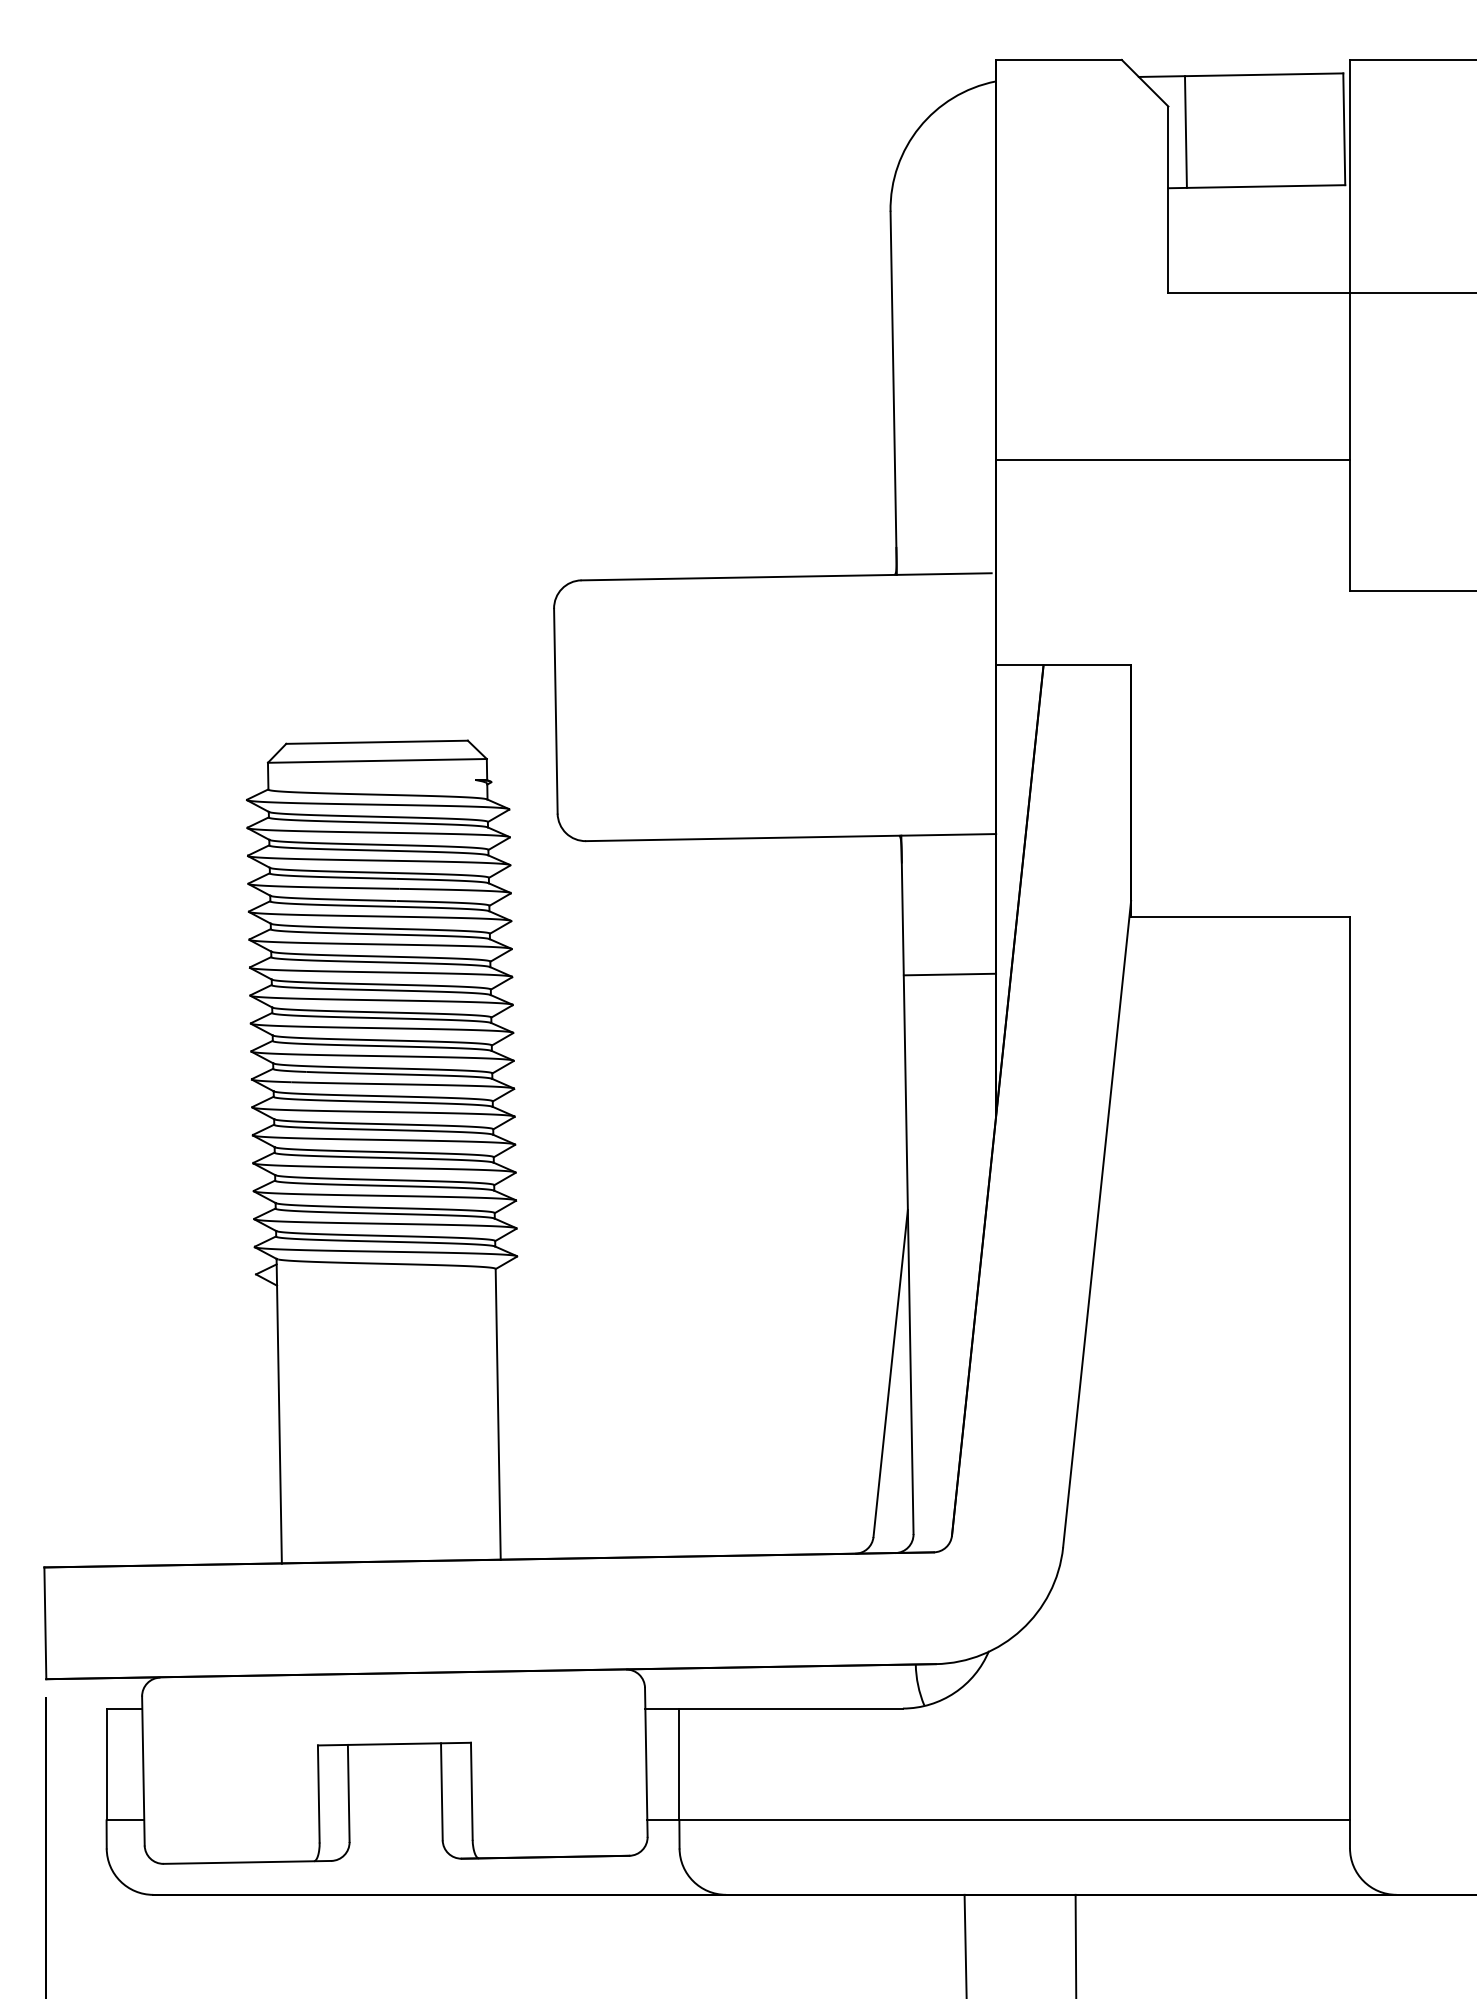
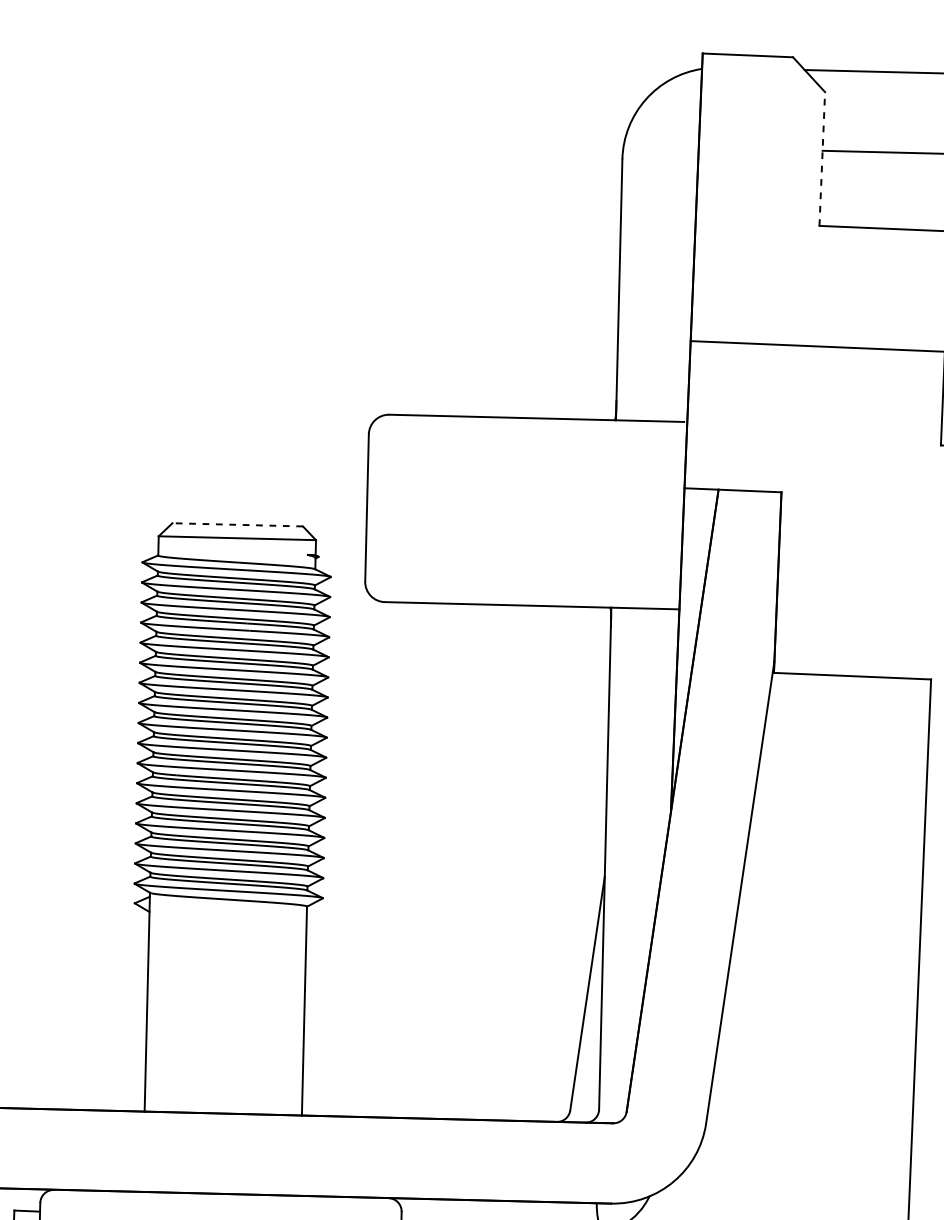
line: (1185, 131) -> (836, 110), removed
line: (1168, 199) -> (822, 158), solid -> dashed
line: (377, 742) -> (238, 525), solid -> dashed
line: (949, 974) -> (641, 708), removed

